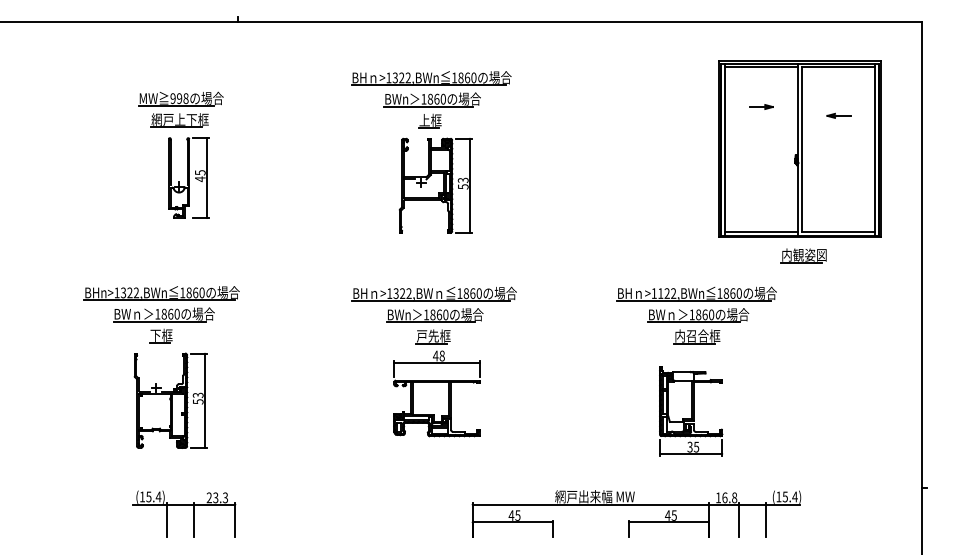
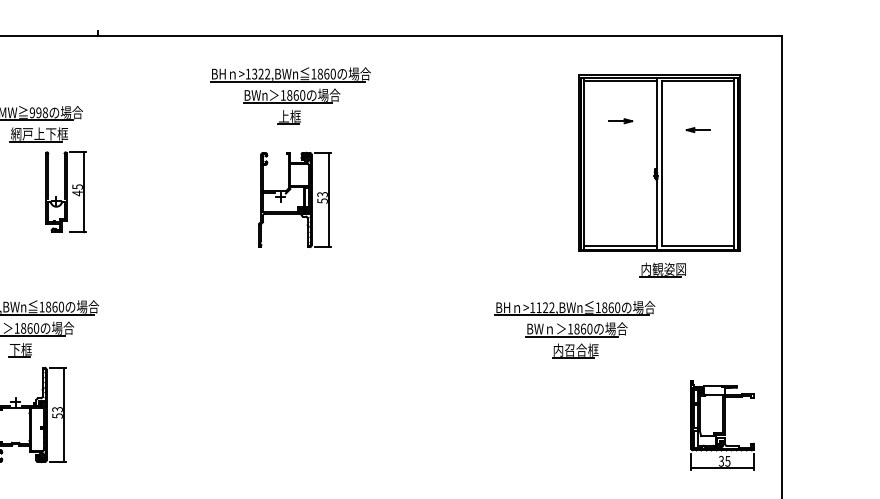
part: (431, 99) -> (290, 95), moved
part: (188, 177) -> (65, 191), moved
part: (696, 315) -> (574, 329), moved
part: (433, 361) -> (292, 375), removed
part: (691, 411) -> (722, 425), moved

